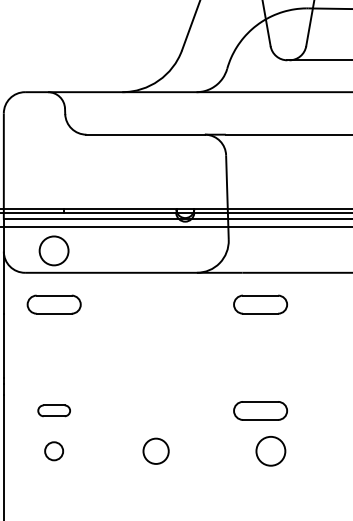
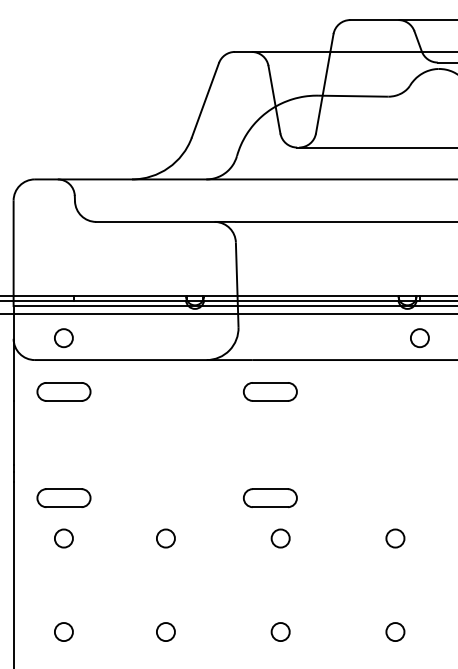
circle: (53, 251) -> (63, 338), size x0.62
part: (53, 410) -> (63, 497), size x1.67
circle: (155, 451) -> (165, 538), size x0.71
circle: (270, 451) -> (280, 538), size x0.62

